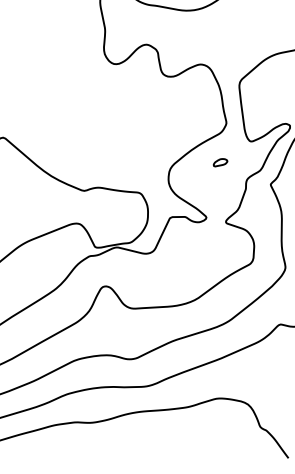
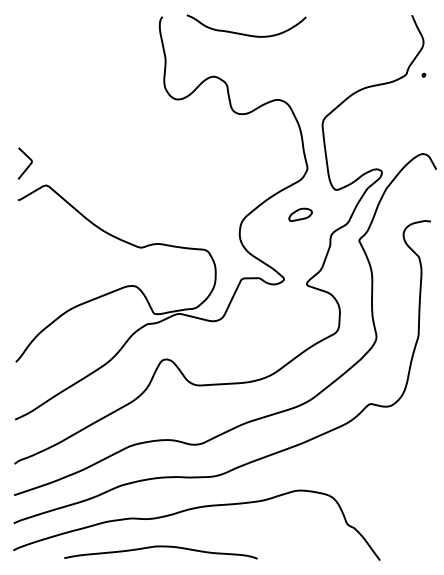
part: (220, 162) -> (300, 214), size x1.43
curve: (100, 447) -> (160, 547), added

